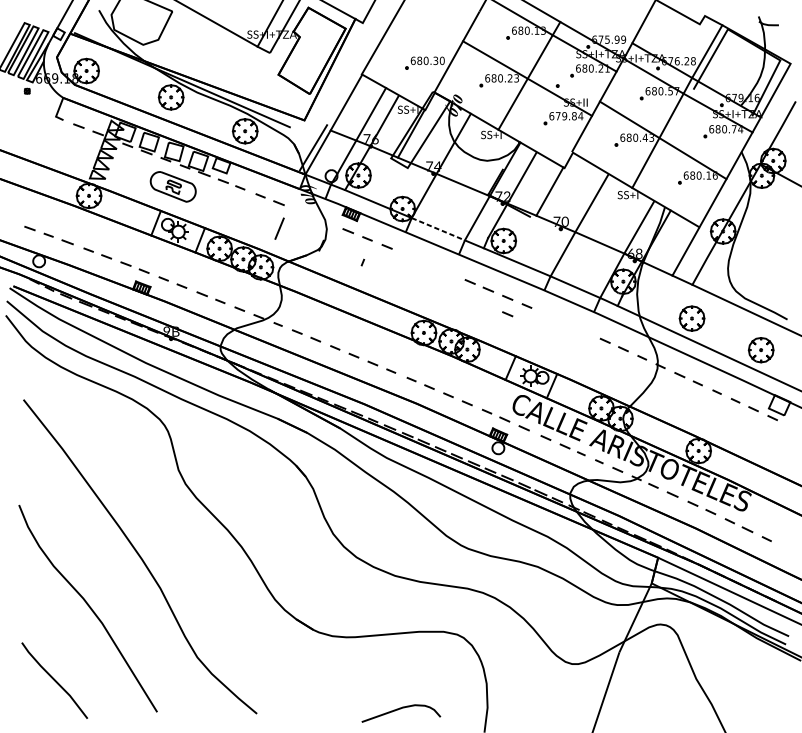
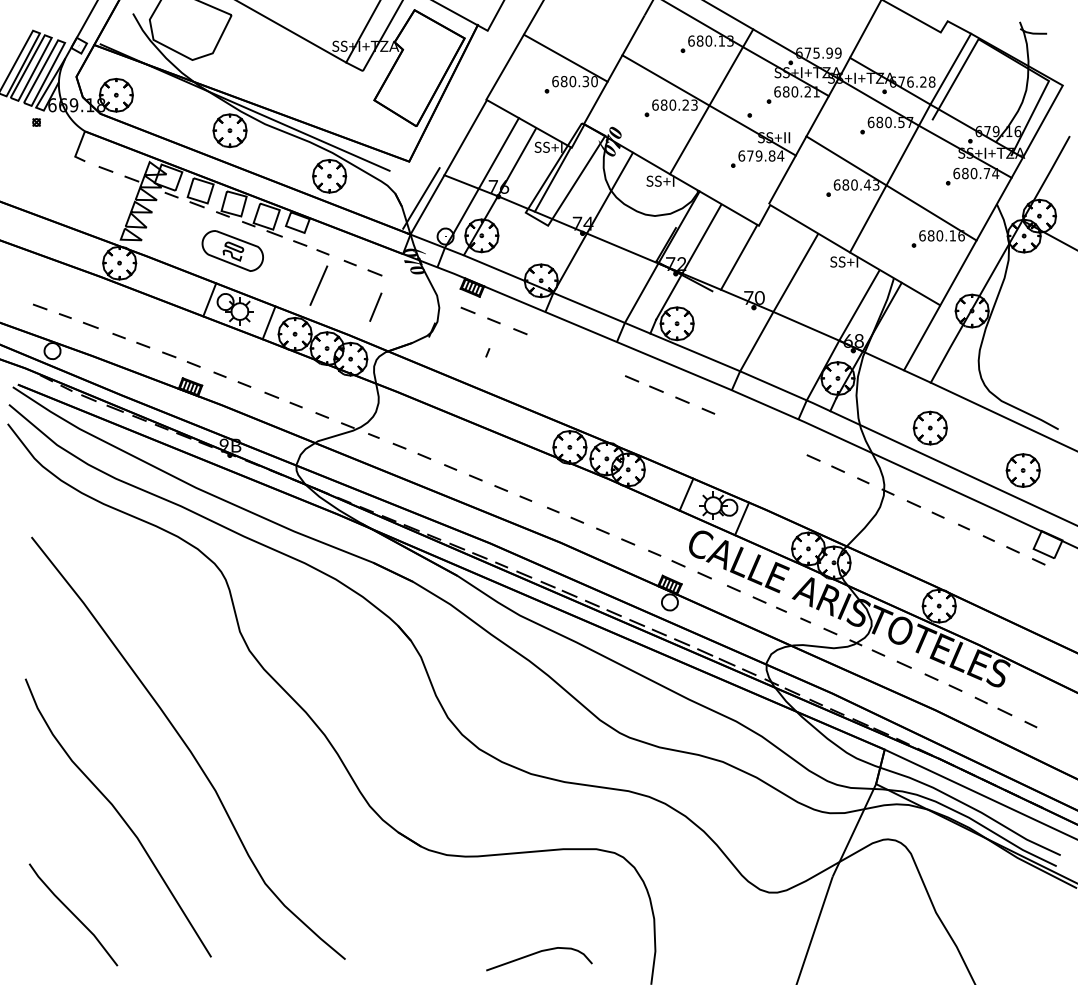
line: (420, 42) -> (565, 57), added
line: (236, 212) -> (318, 285), added
line: (438, 228) -> (589, 307), dashed -> solid
line: (507, 313) -> (682, 421), removed

